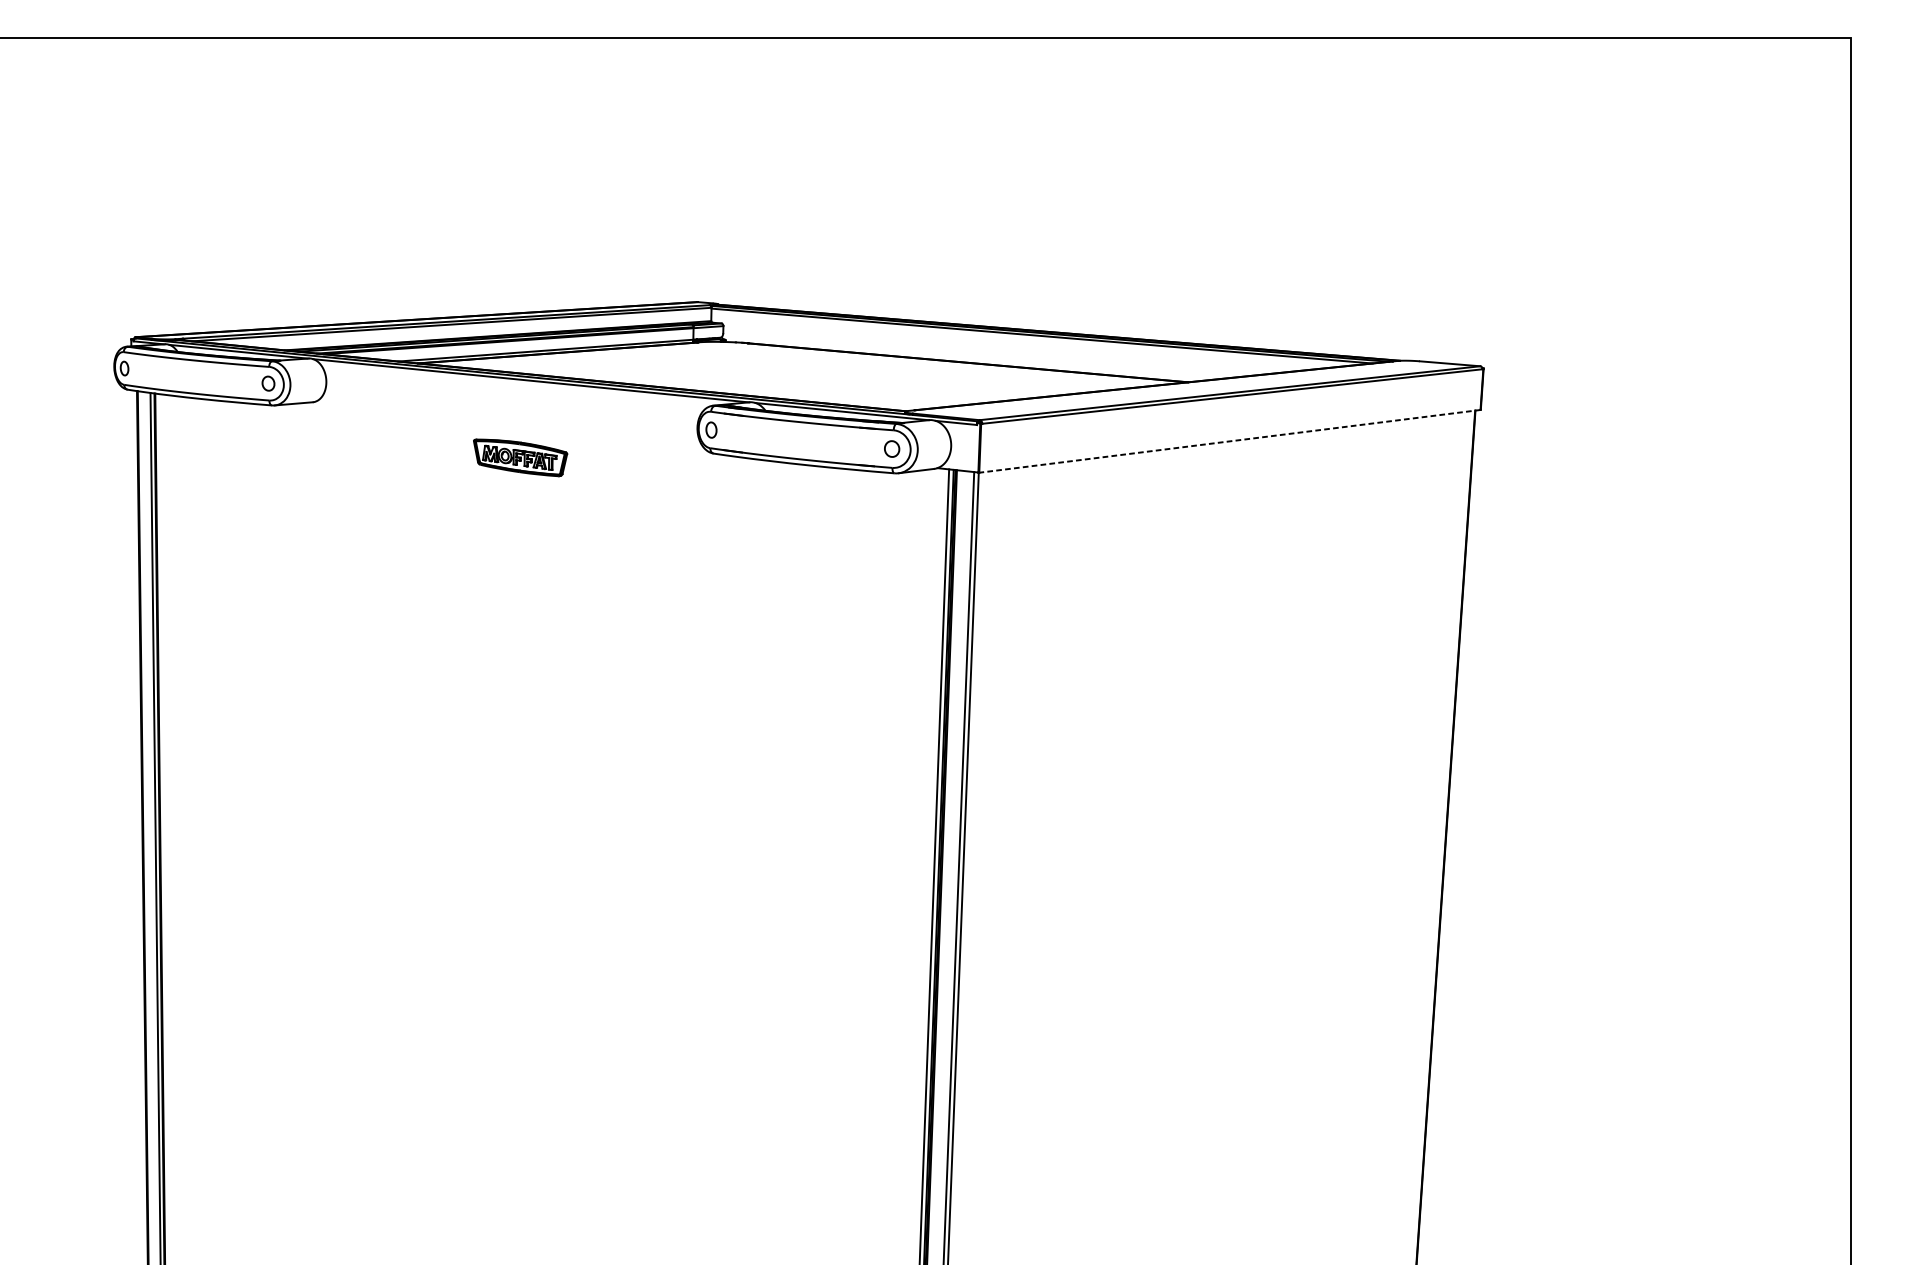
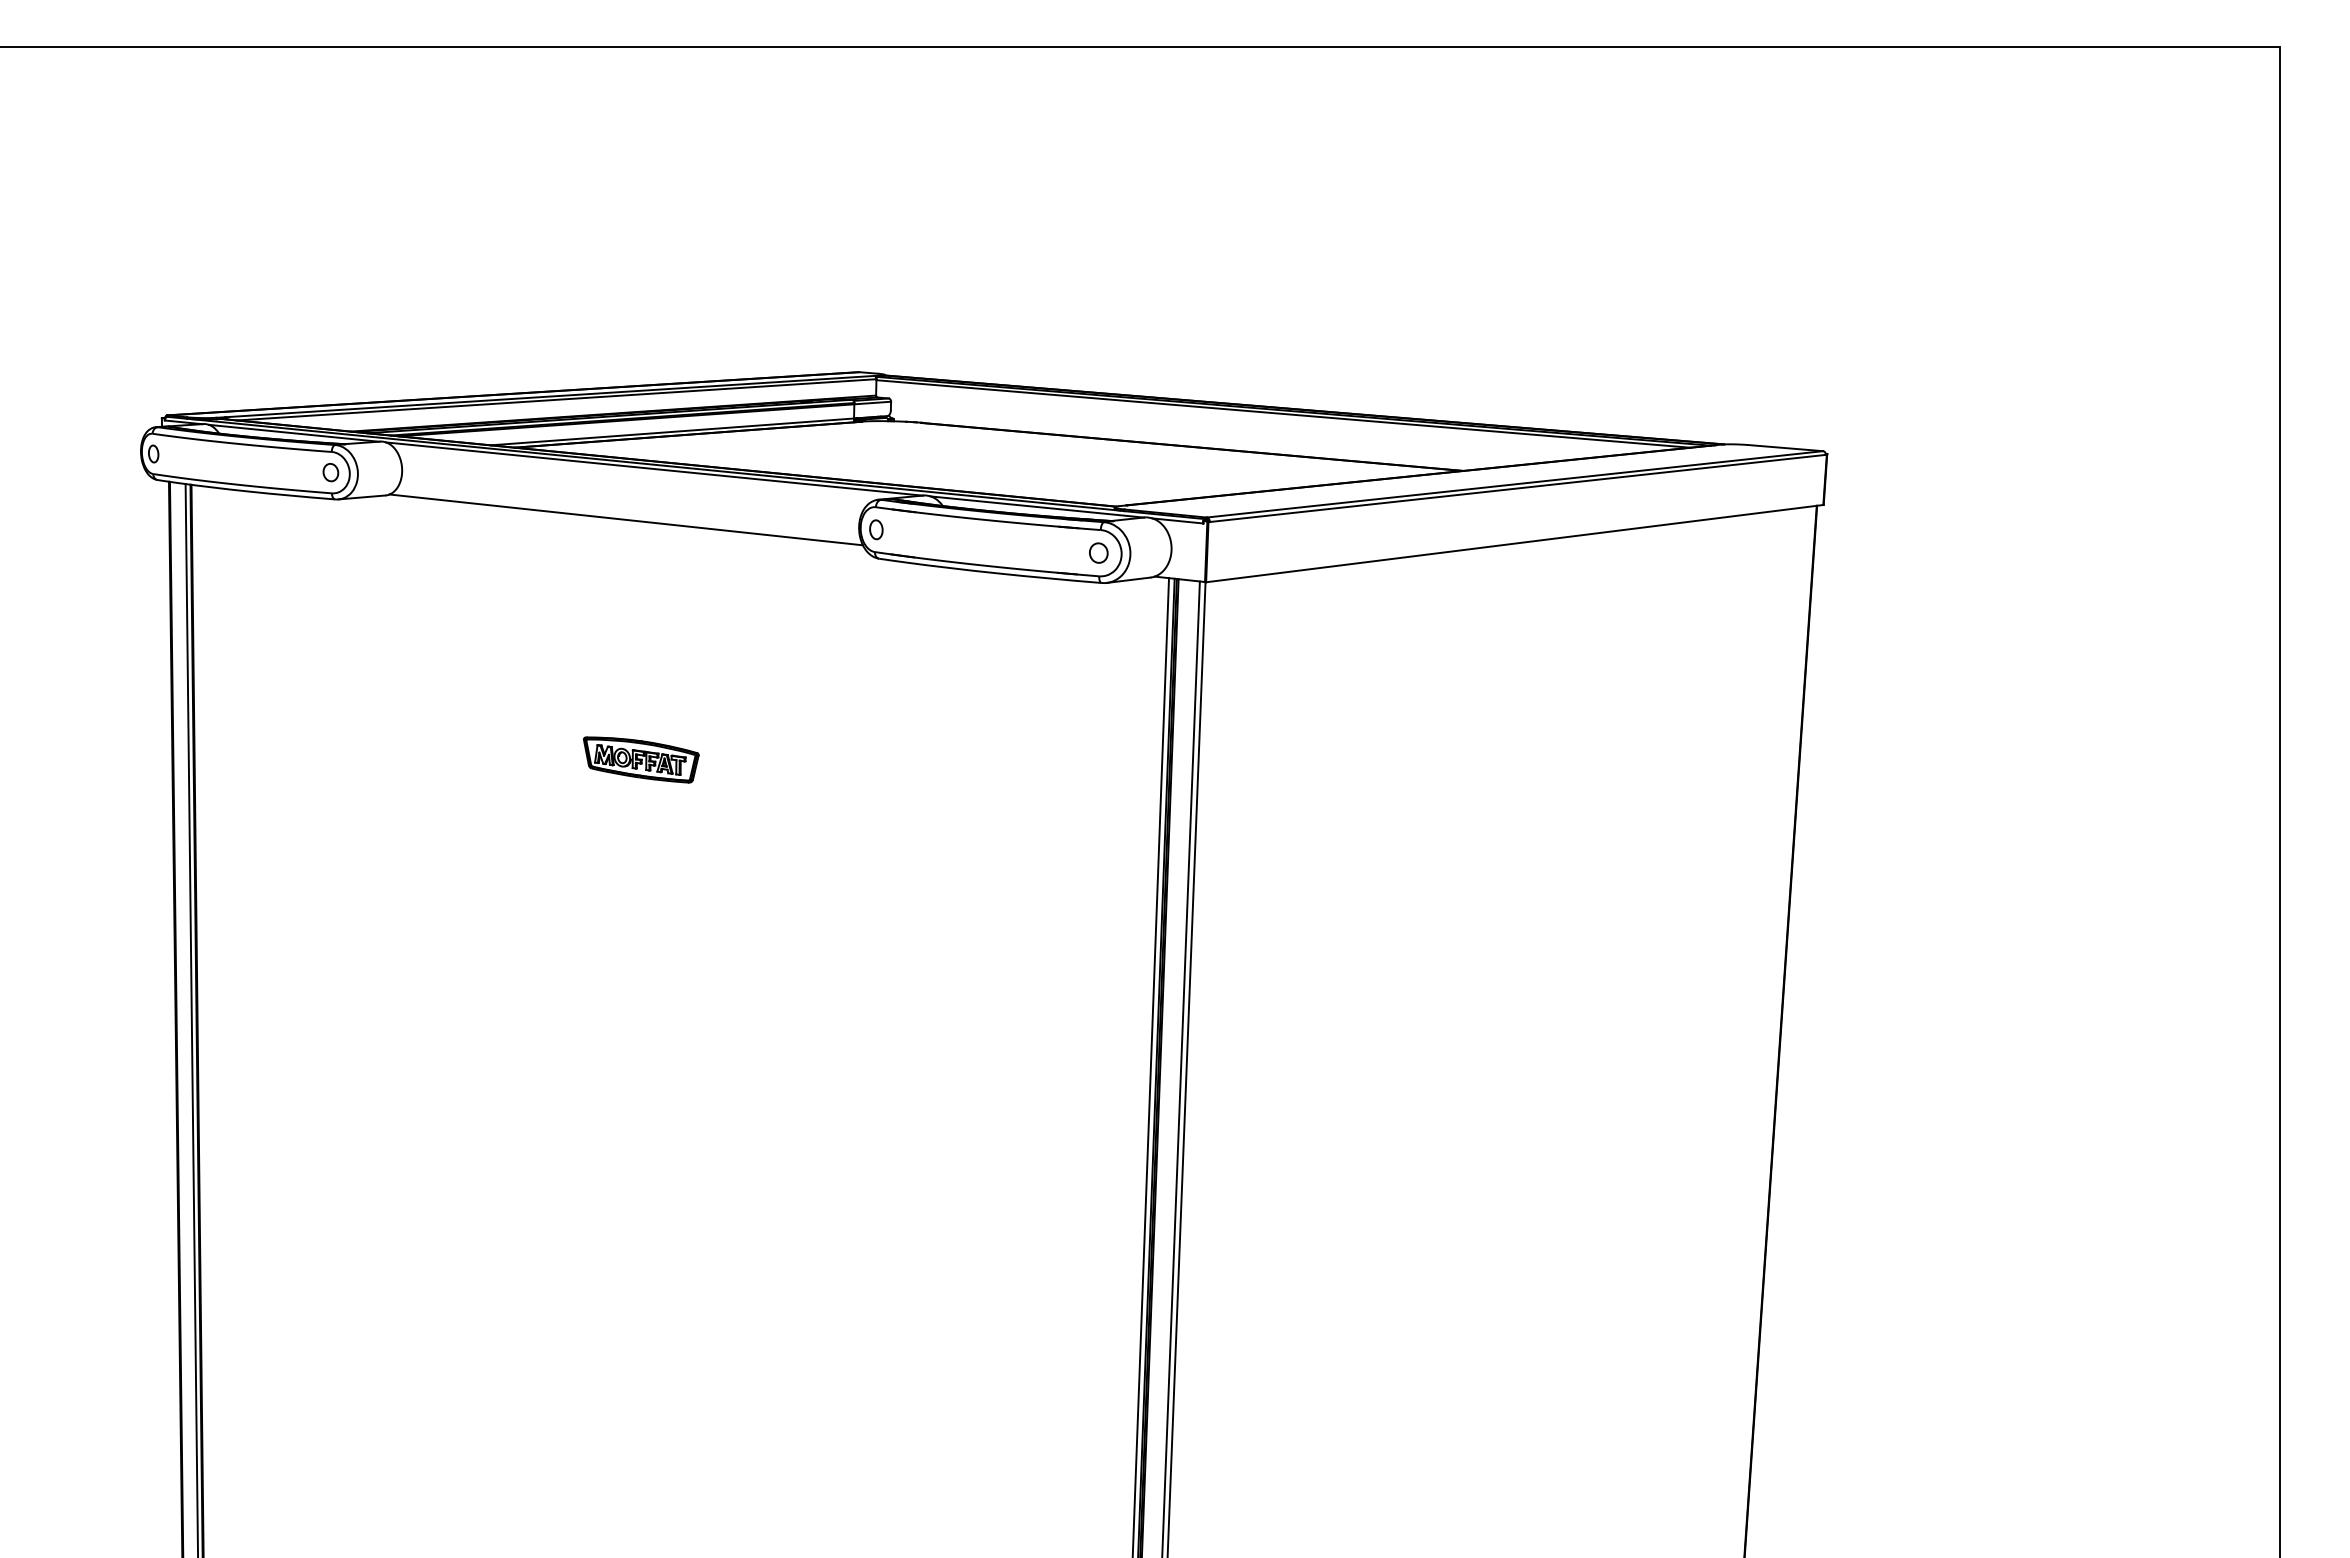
line: (507, 421) -> (625, 519), added
line: (1229, 441) -> (1514, 543), dashed -> solid
part: (519, 457) -> (640, 759), moved

